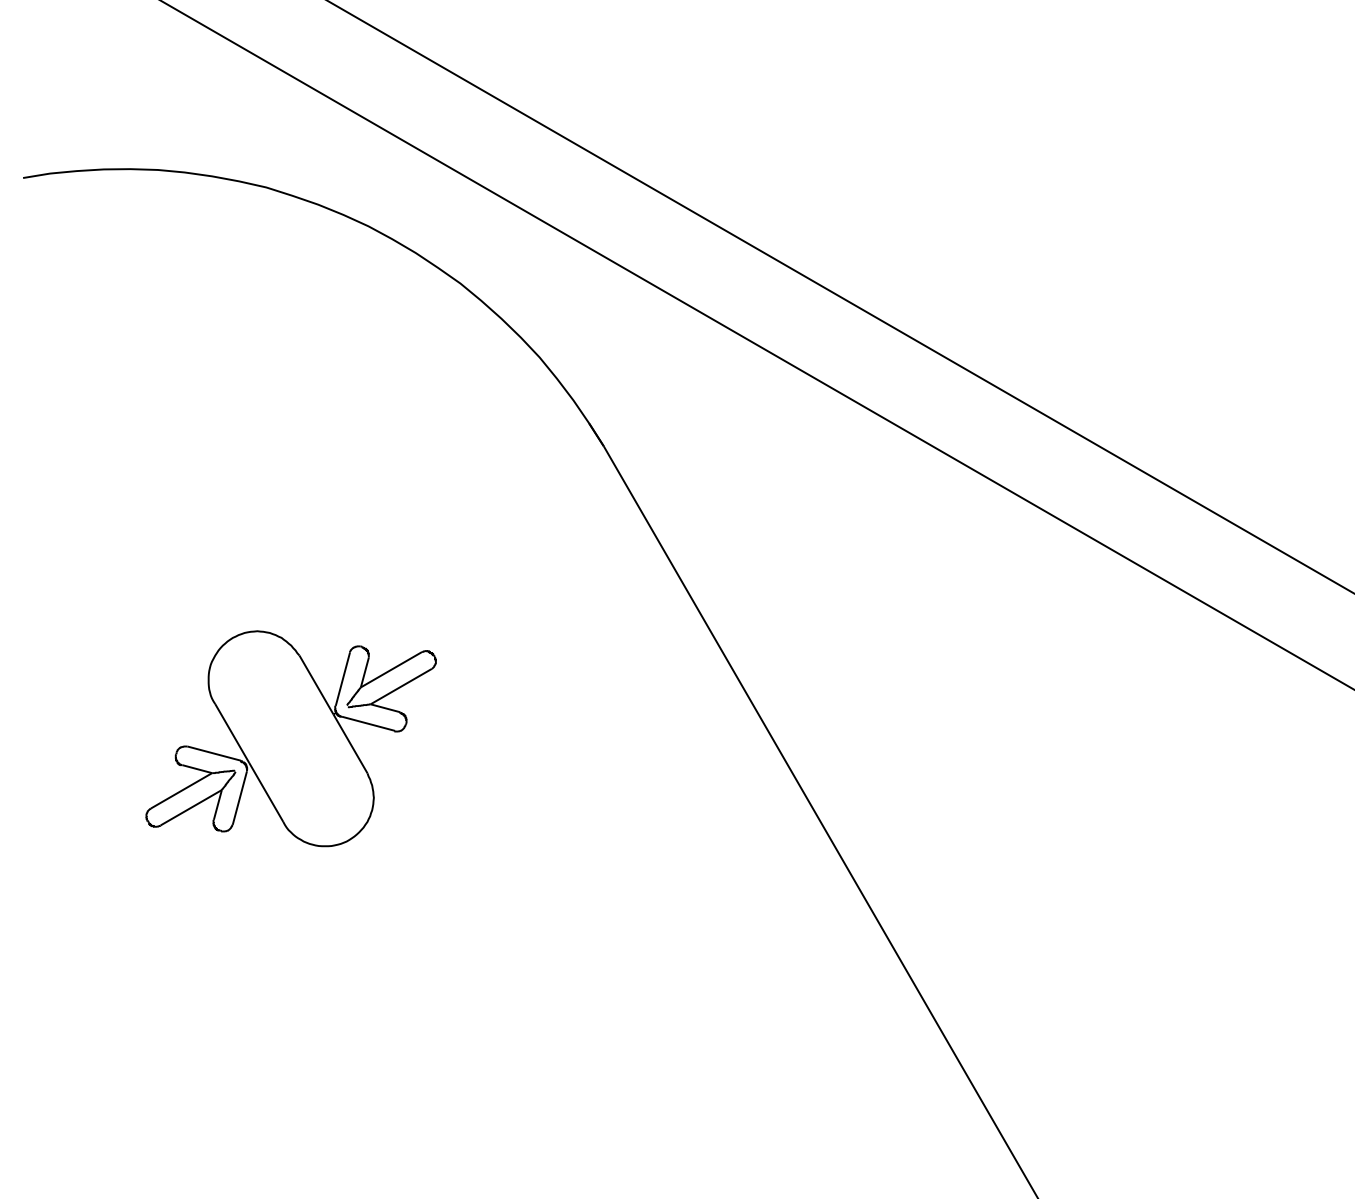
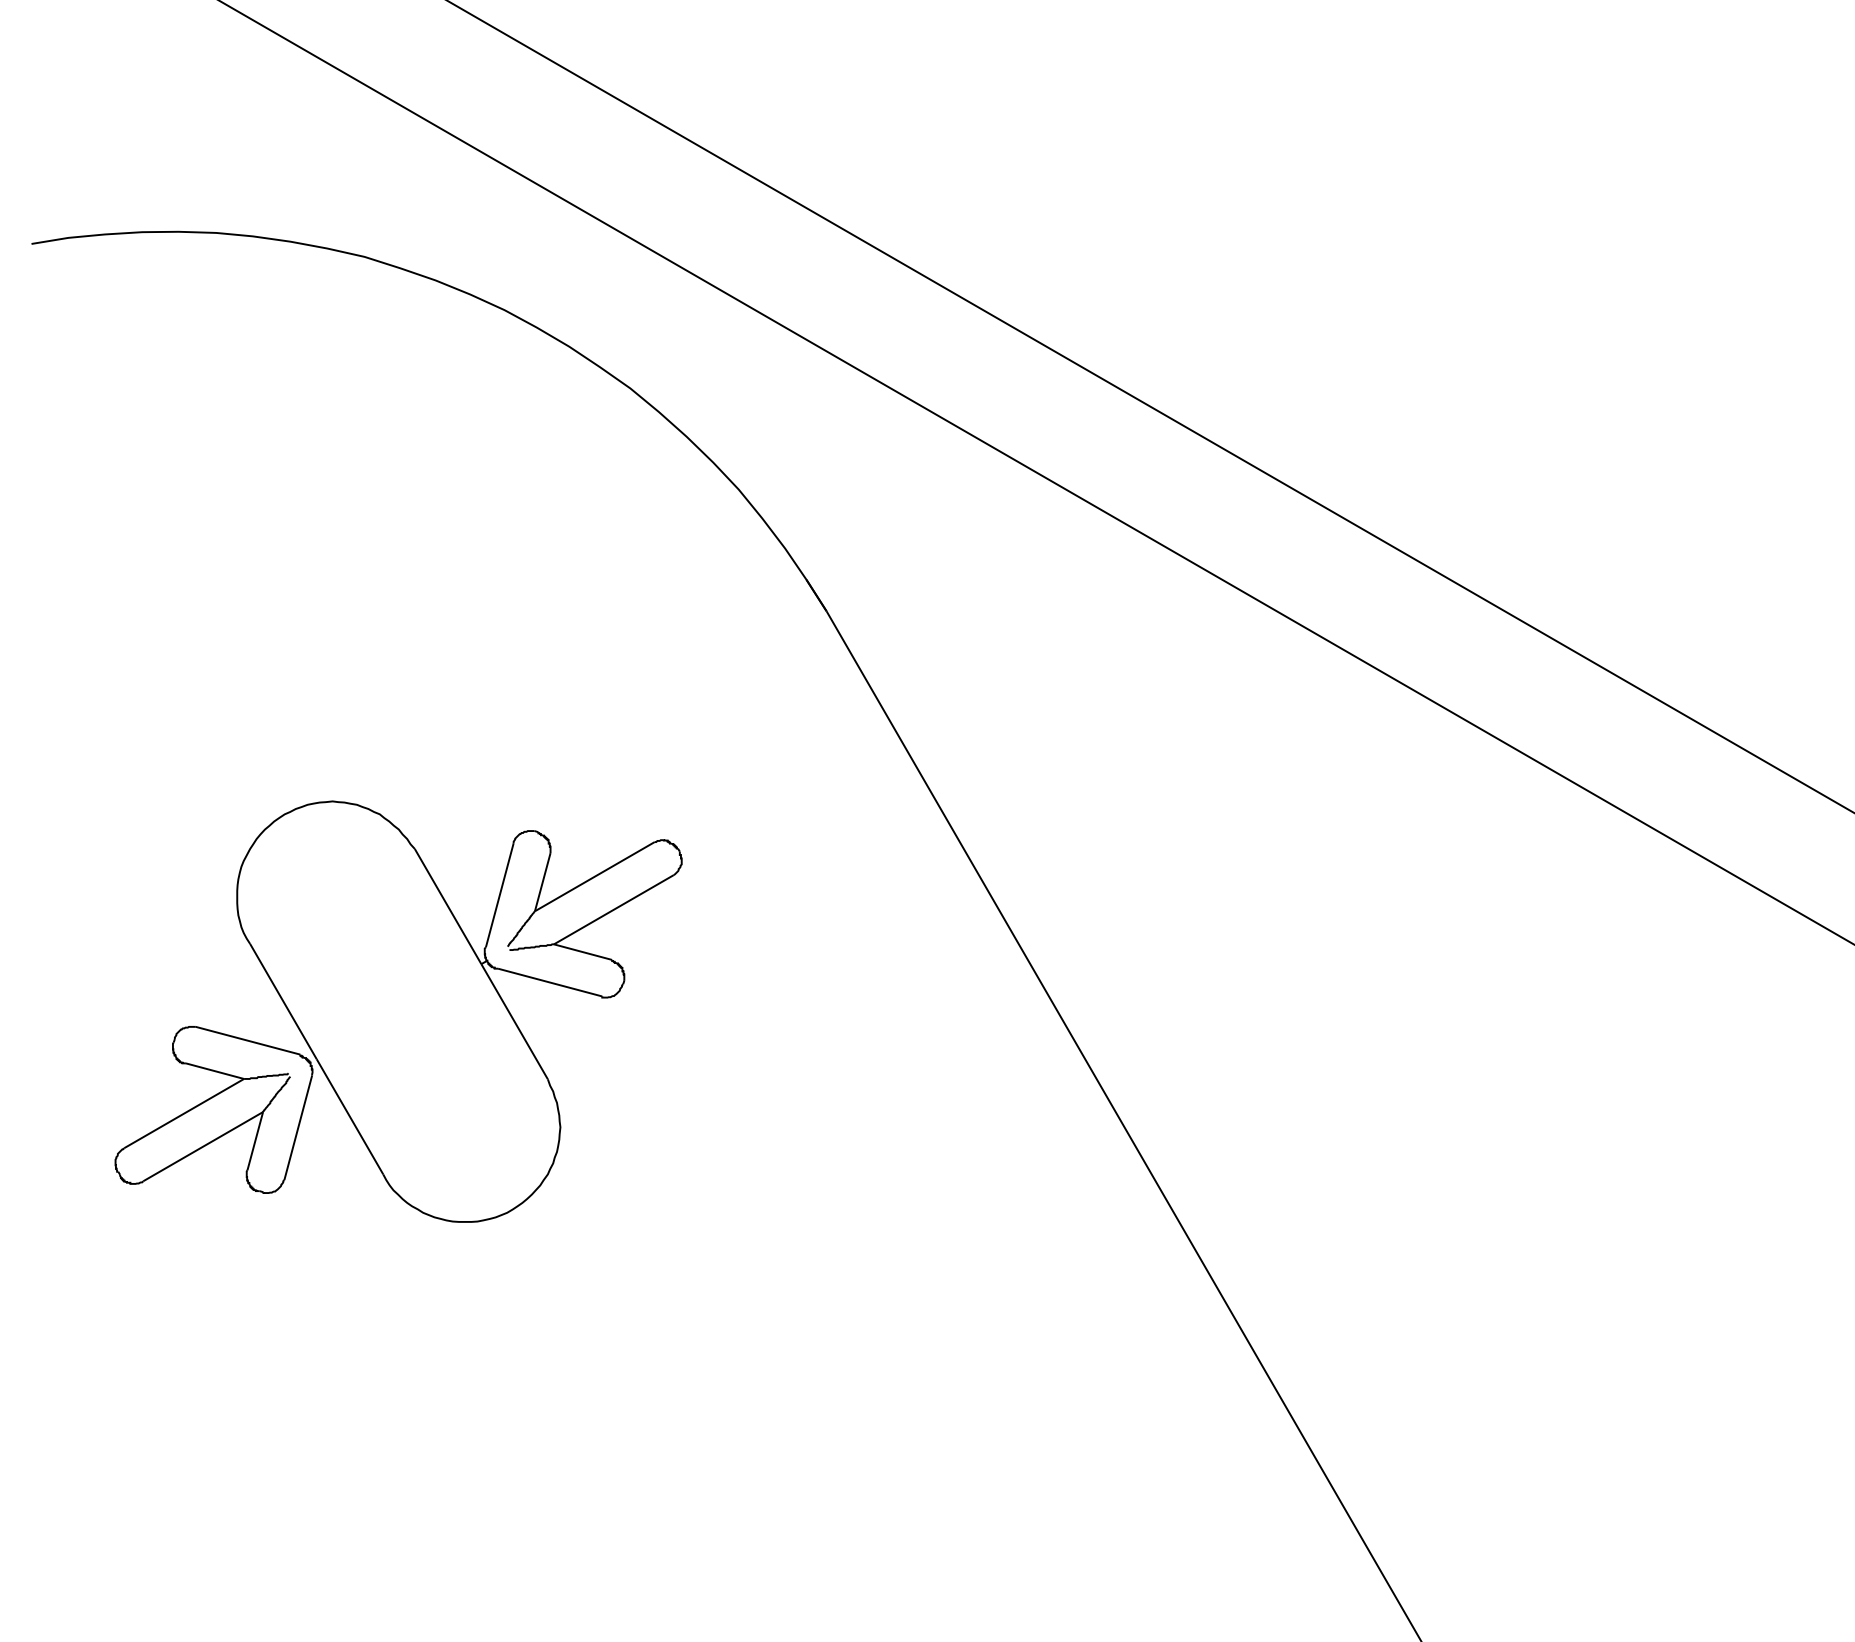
part: (291, 738) -> (398, 1011), size x1.43

